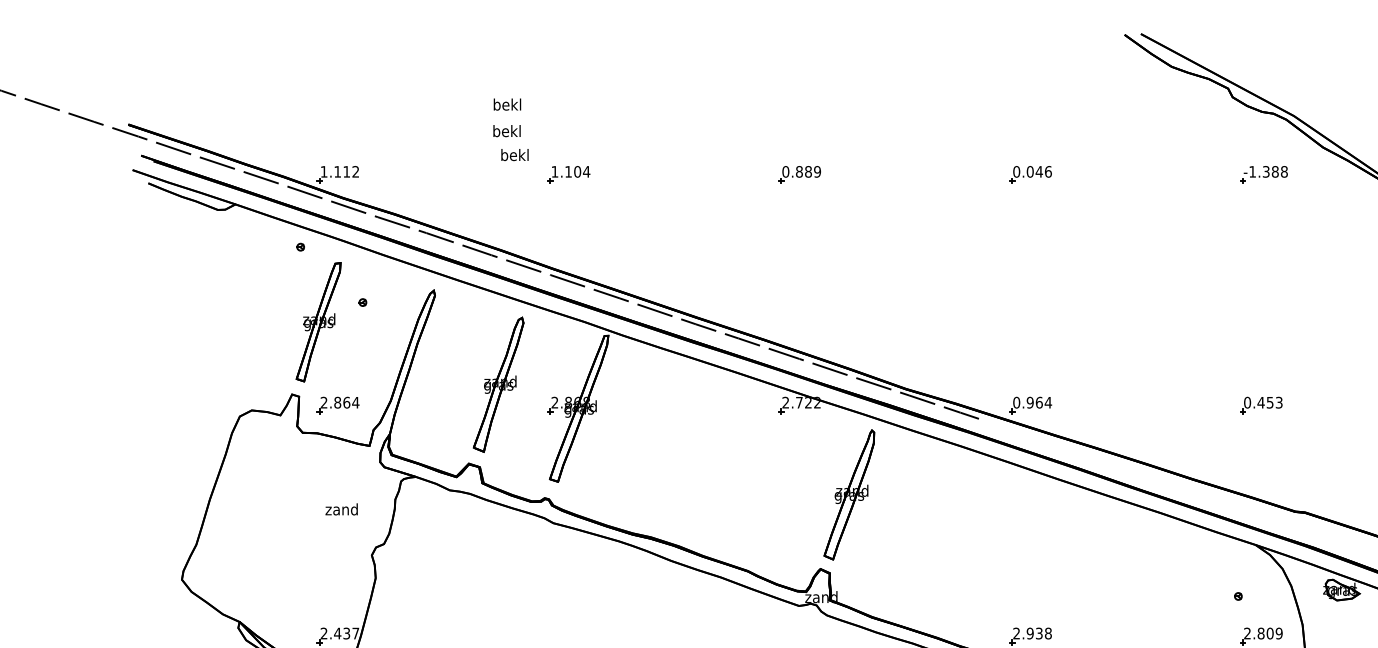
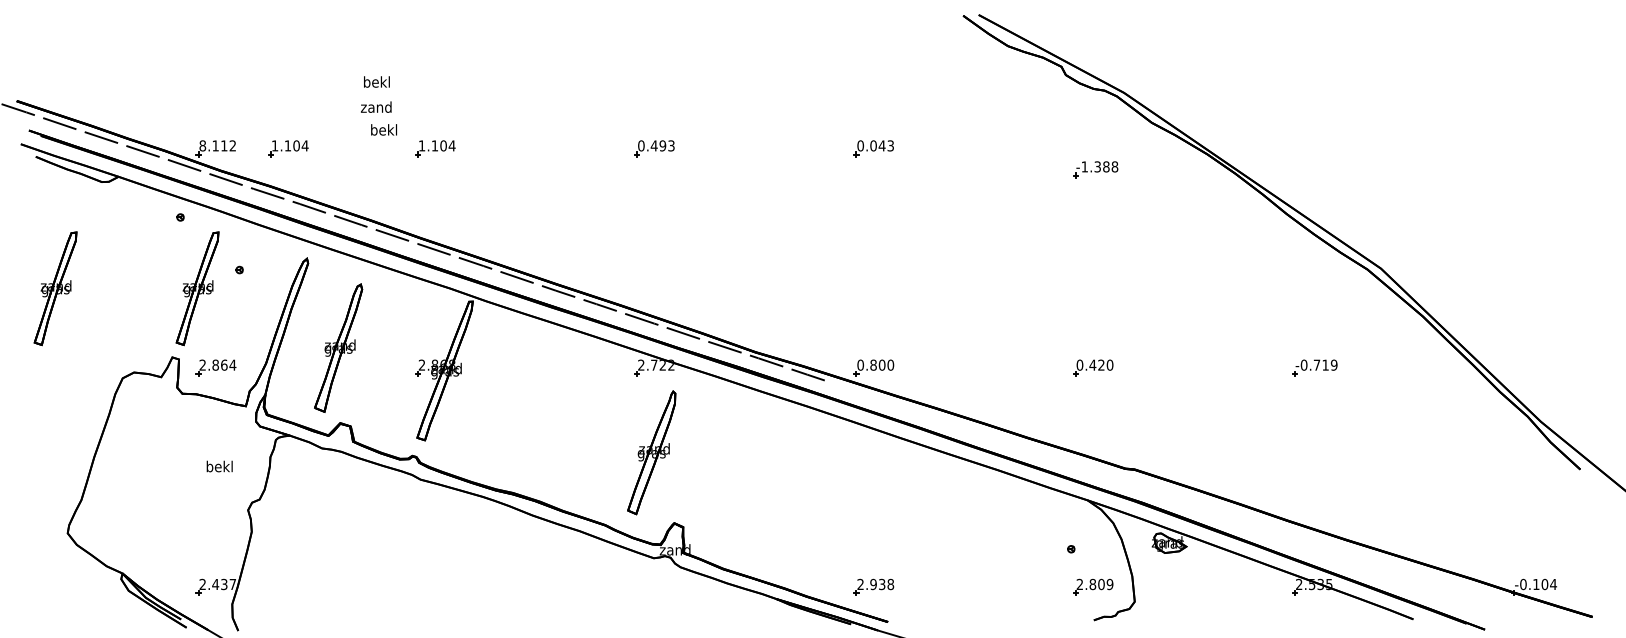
text: (506, 130) -> (376, 106), bekl -> zand
text: (323, 171) -> (202, 145), 1.112 -> 8.112
text: (808, 171) -> (662, 145), 0.889 -> 0.493
text: (1048, 171) -> (890, 145), 0.046 -> 0.043
part: (414, 174) -> (288, 148), added
part: (1263, 174) -> (1095, 169), moved
part: (169, 321) -> (55, 288), added
part: (498, 384) -> (338, 347), moved
text: (1039, 401) -> (882, 364), 0.964 -> 0.800
text: (1274, 401) -> (1105, 364), 0.453 -> 0.420
part: (849, 494) -> (651, 452), moved
text: (341, 509) -> (219, 466), zand -> bekl

